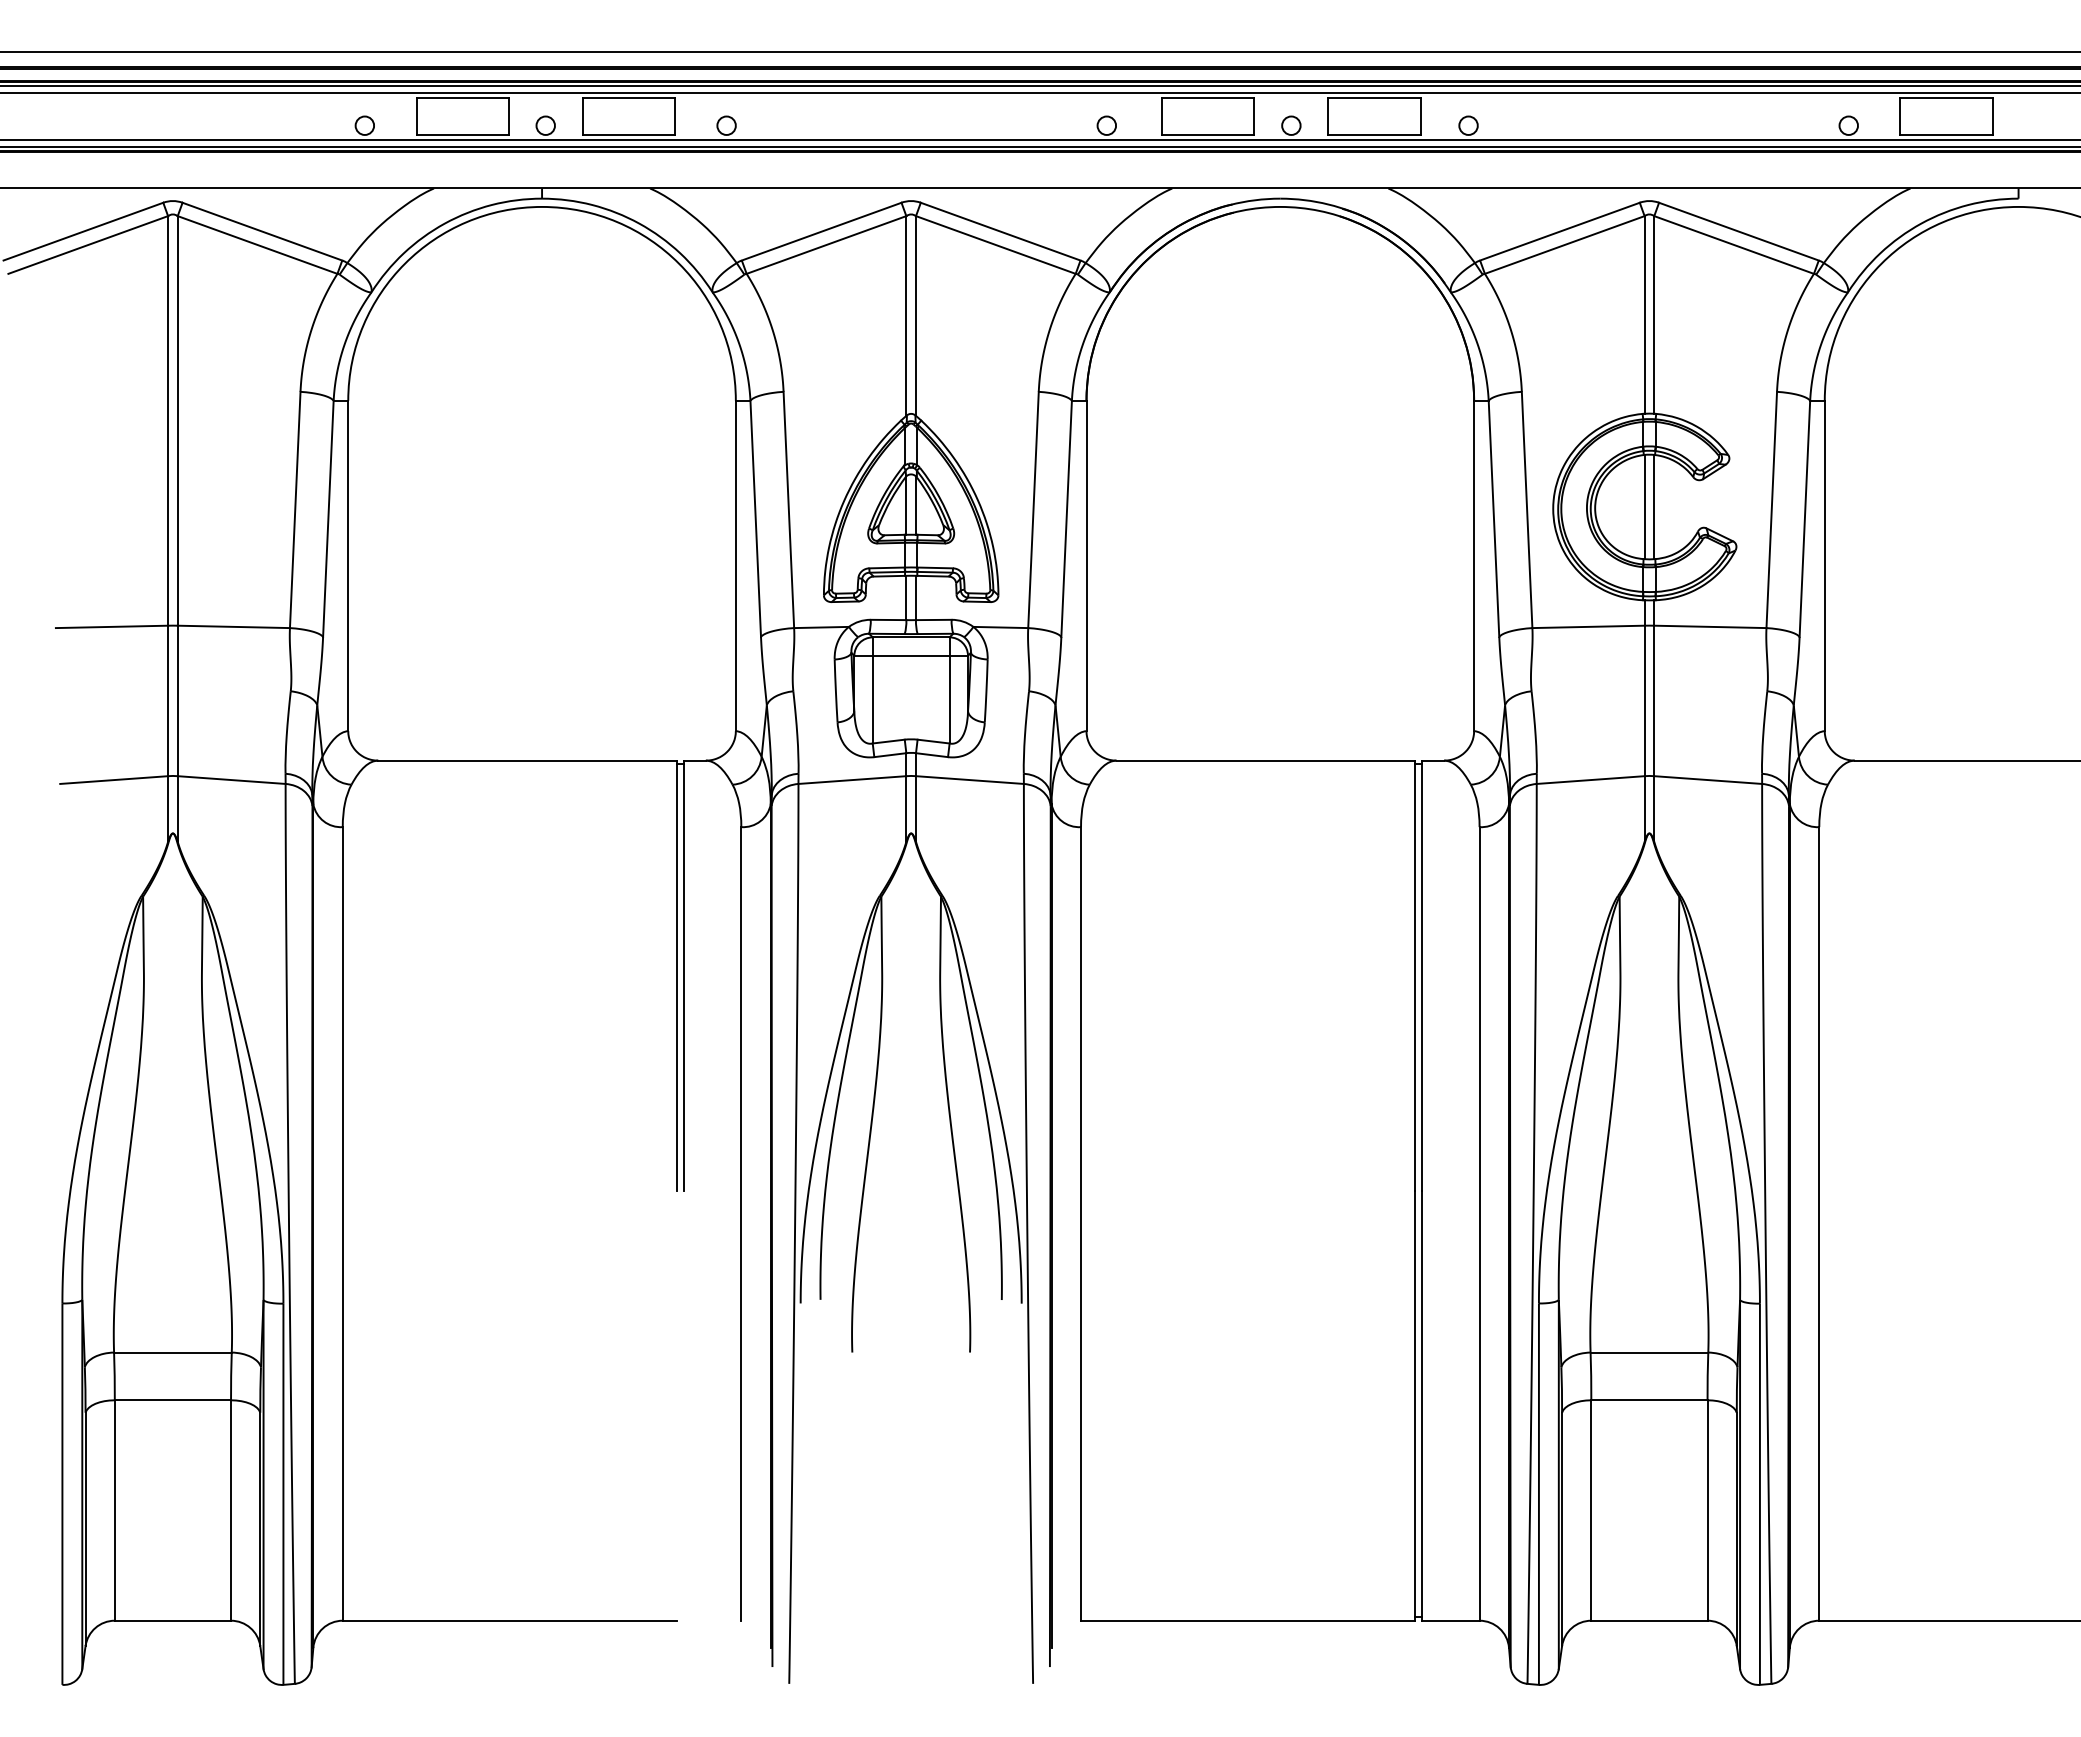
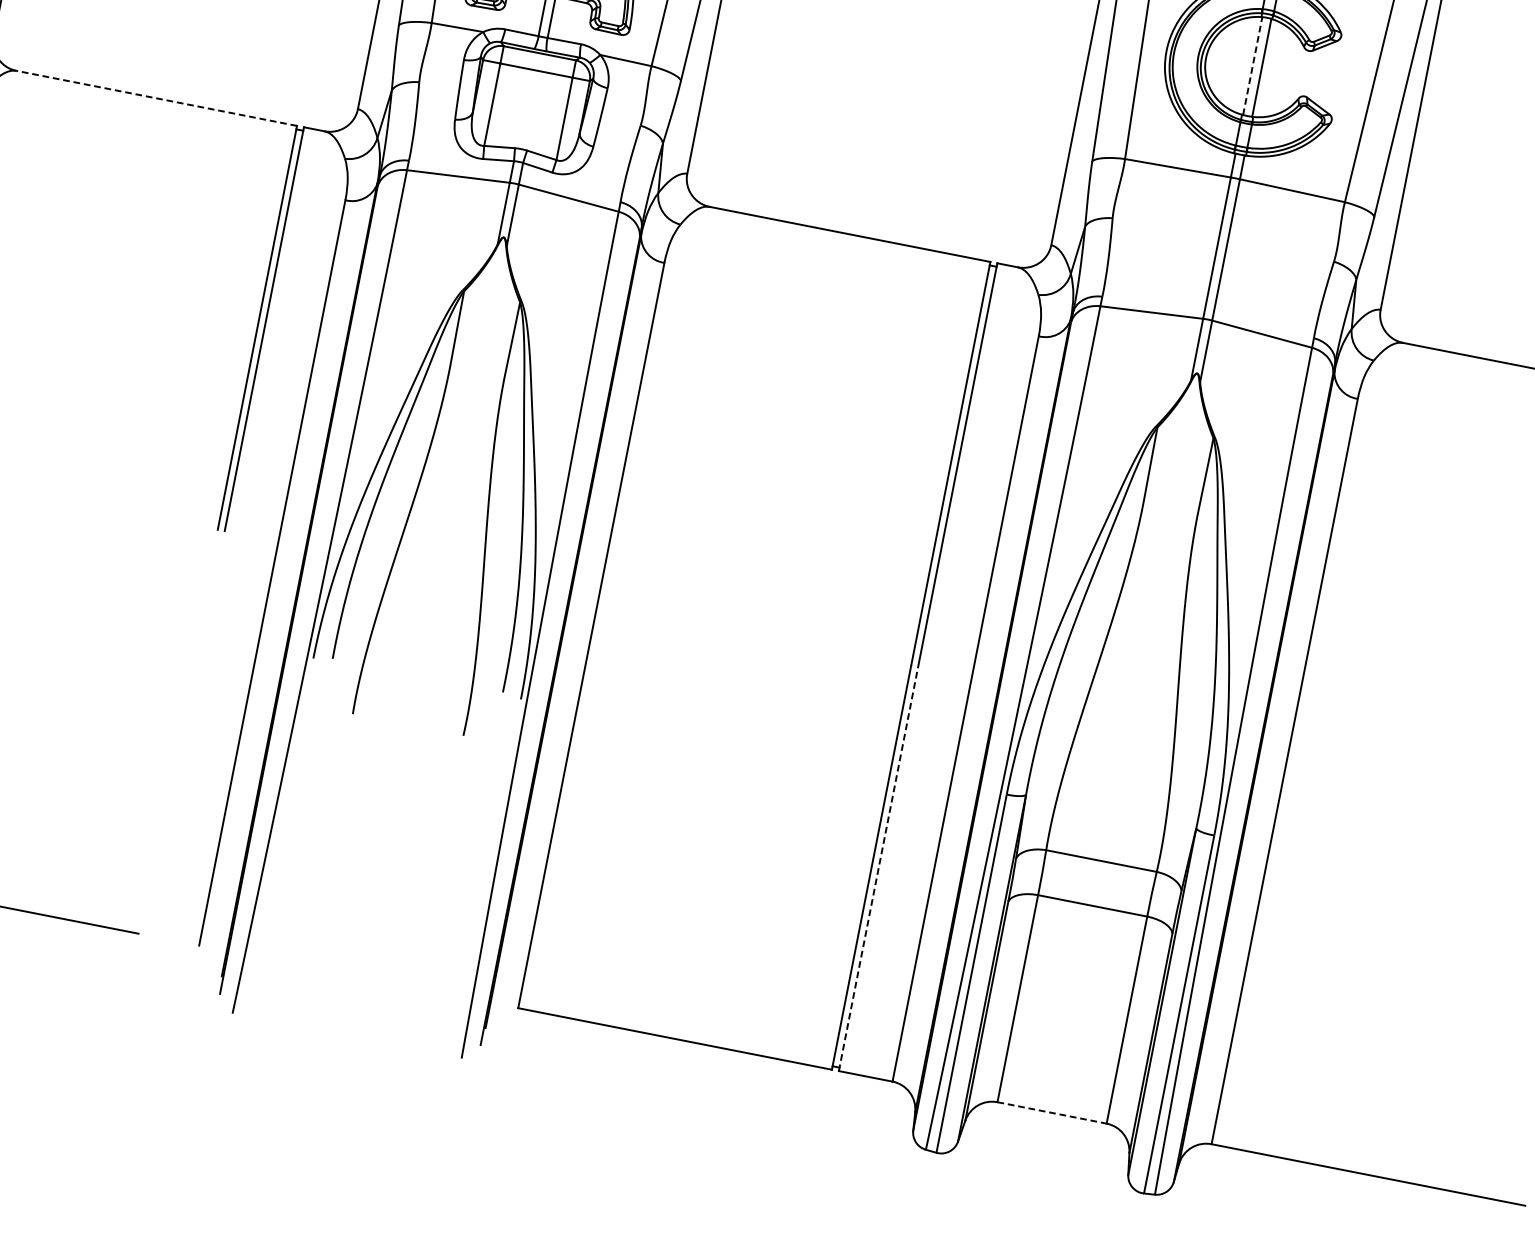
line: (1644, 506) -> (1252, 65), solid -> dashed
line: (527, 760) -> (156, 98), solid -> dashed
line: (1422, 1405) -> (878, 868), solid -> dashed
line: (1649, 1620) -> (1052, 1112), solid -> dashed

